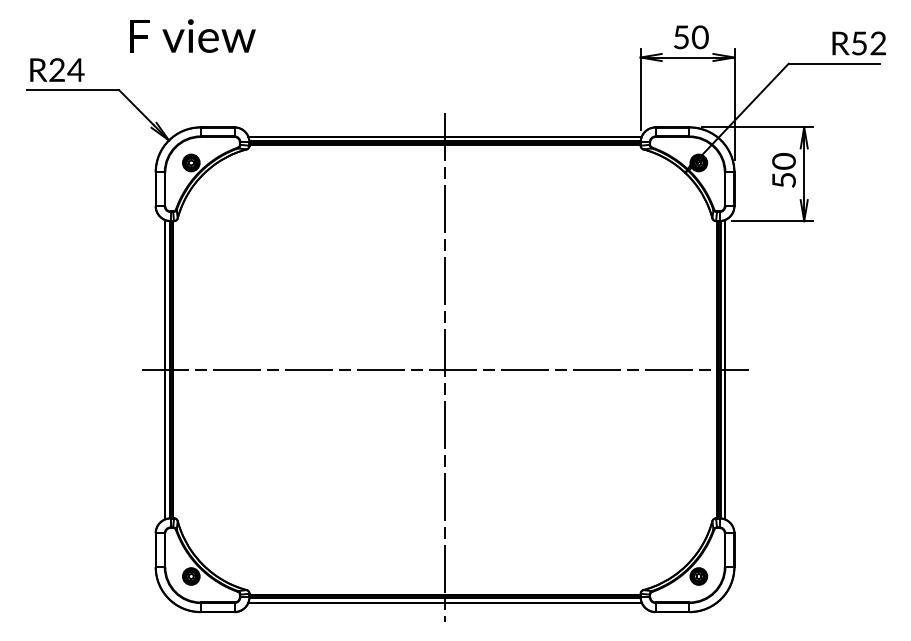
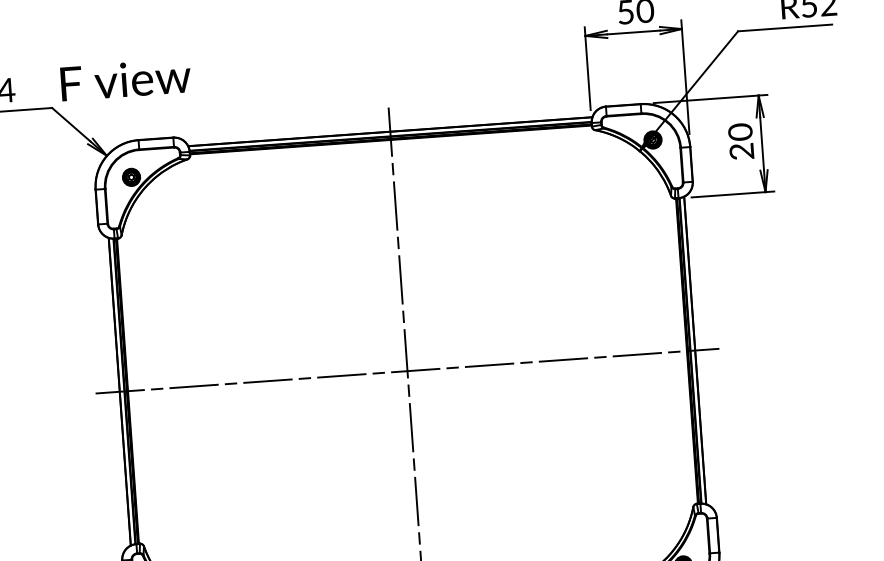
text: (192, 35) -> (125, 79), moved
text: (783, 180) -> (741, 151), 50 -> 20

